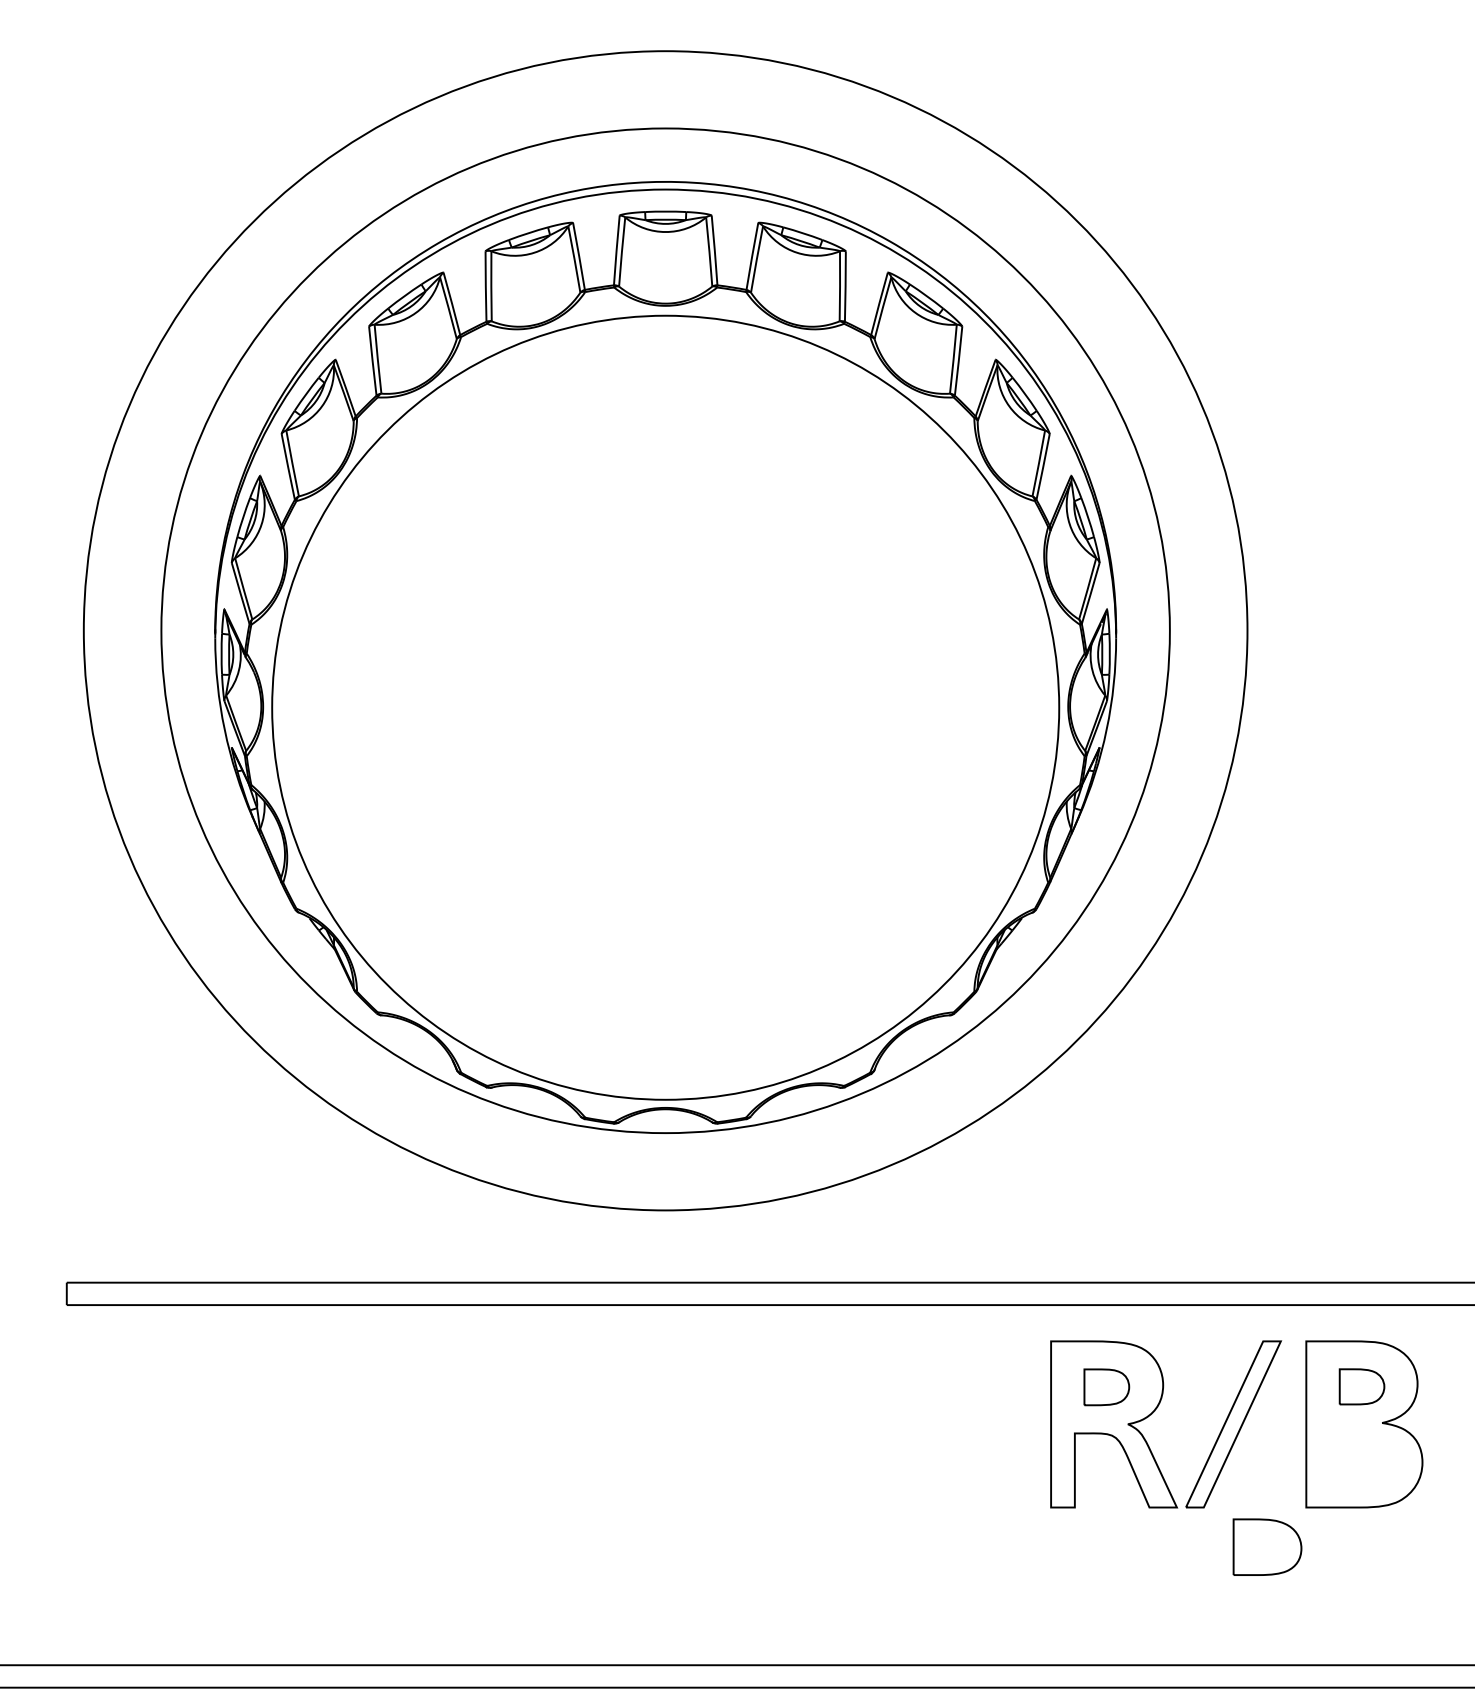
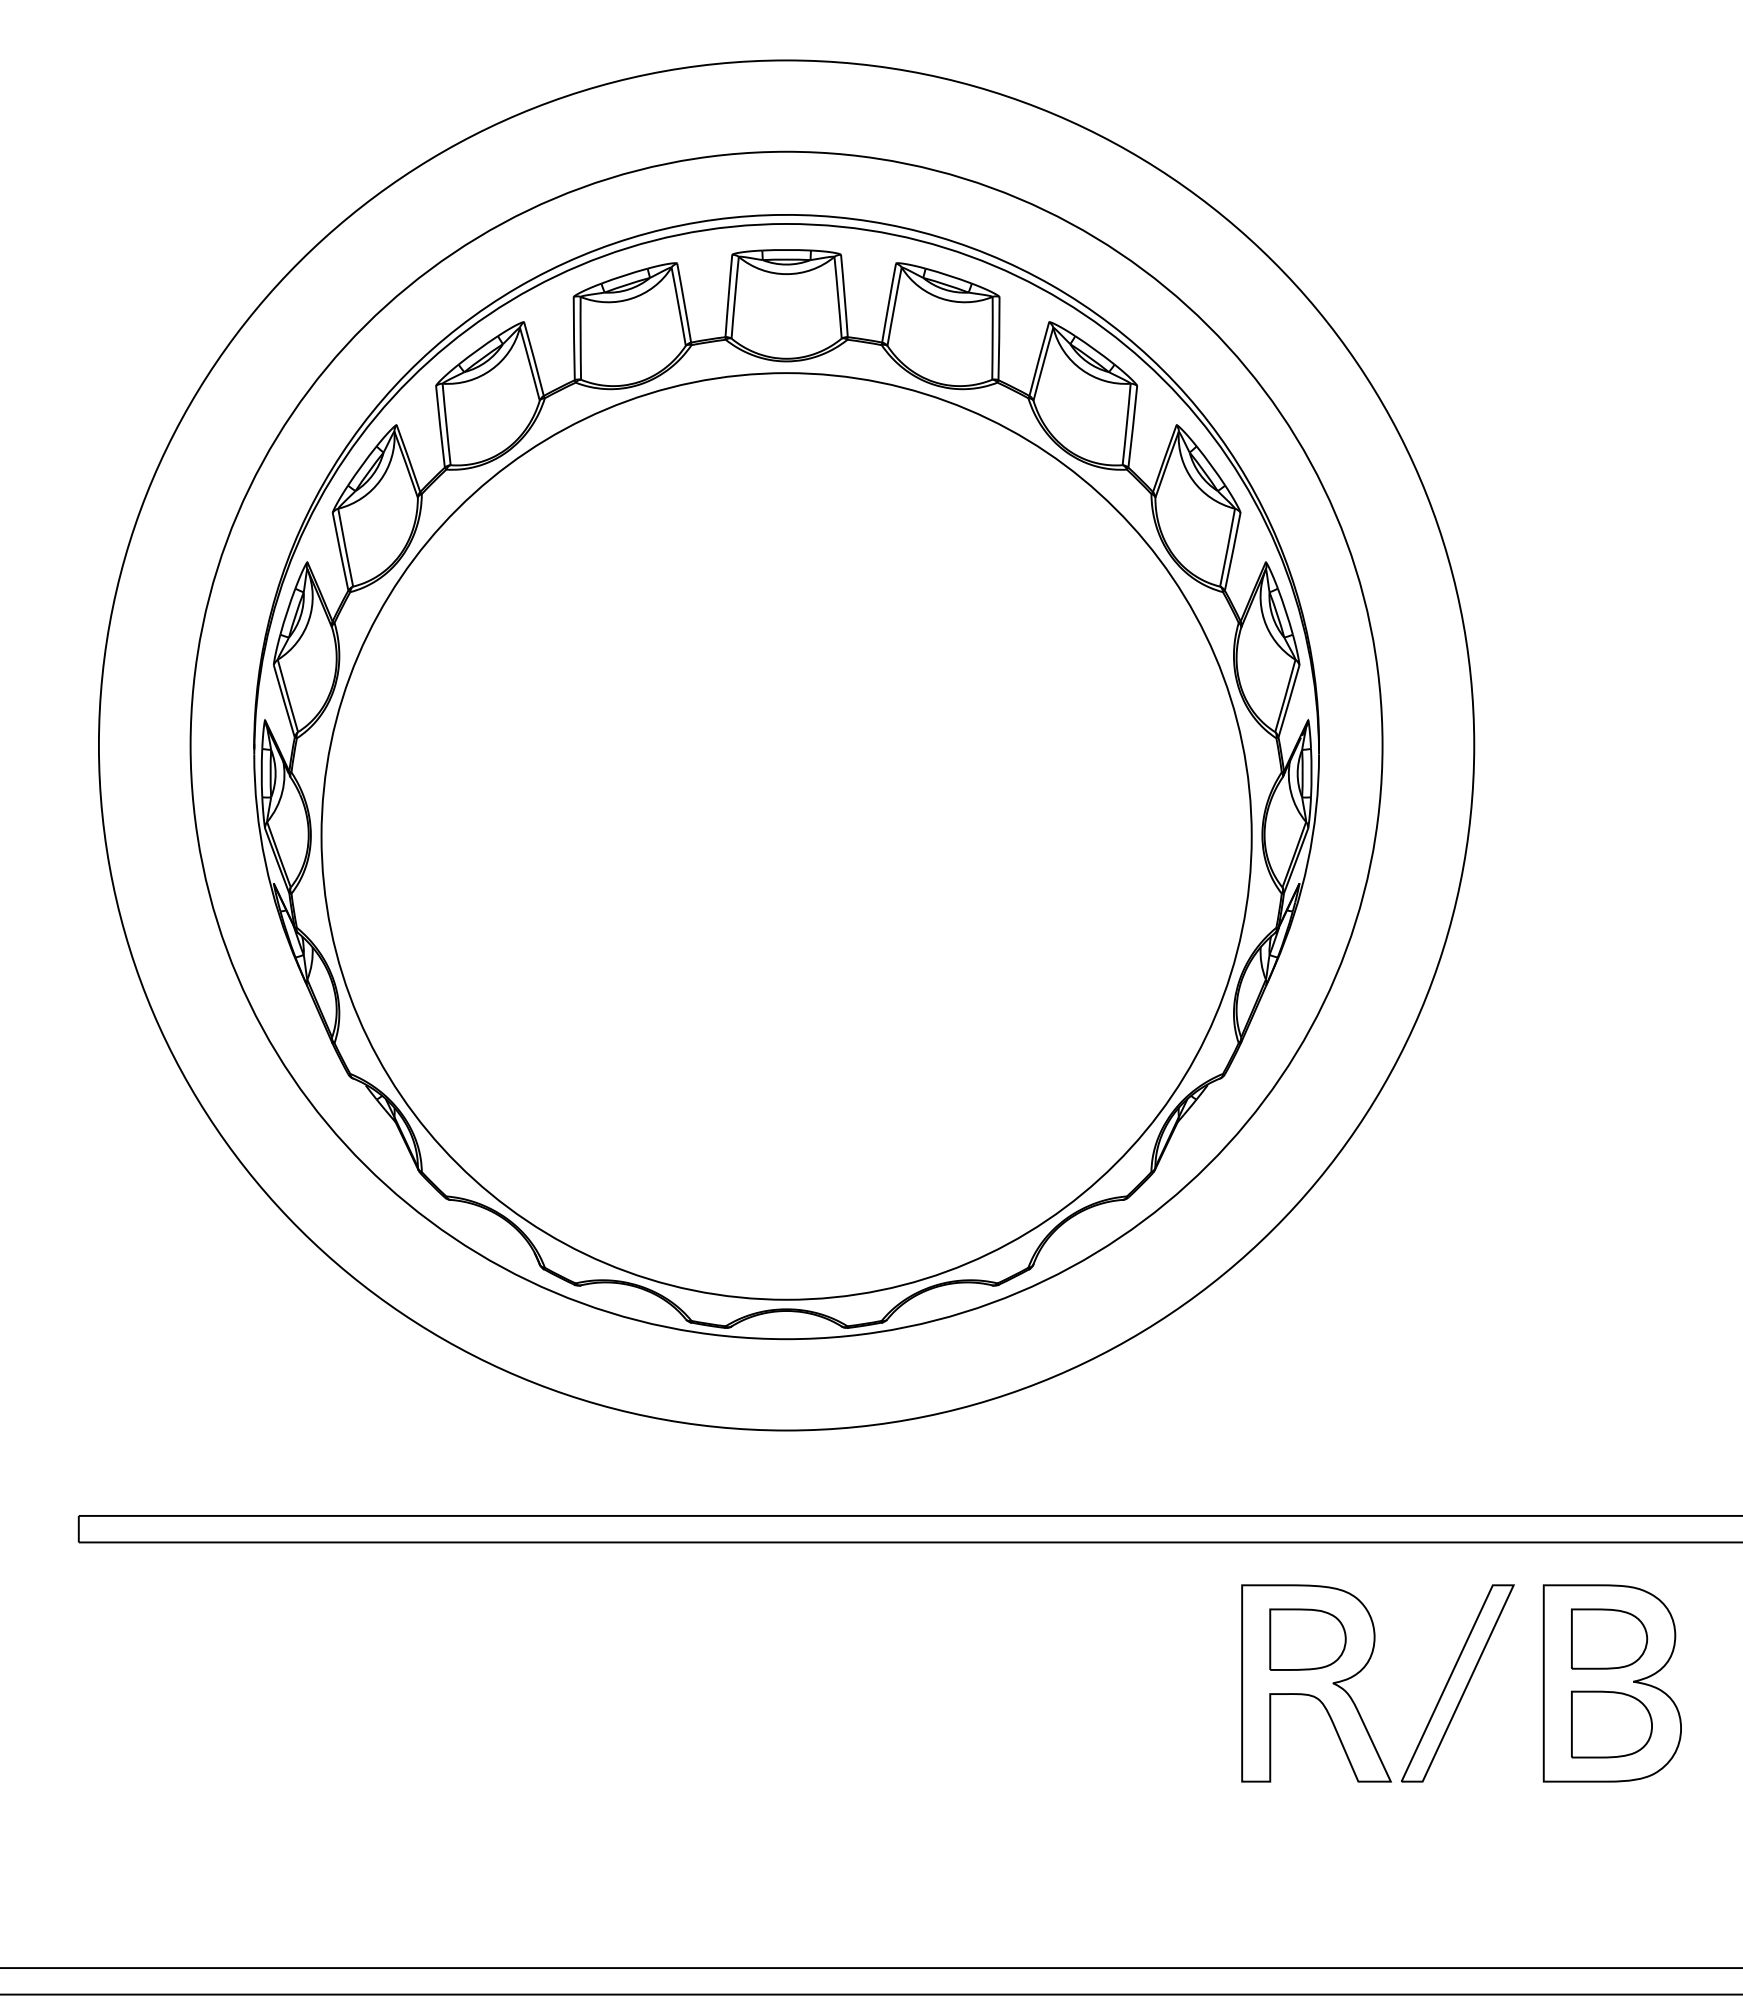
part: (1361, 1386) -> (1609, 1638), size x1.43
part: (1106, 1387) -> (1307, 1639), size x1.43
part: (1267, 1547) -> (1611, 1724), moved

